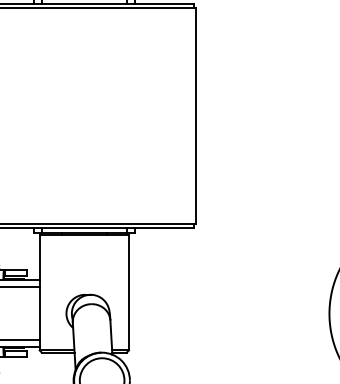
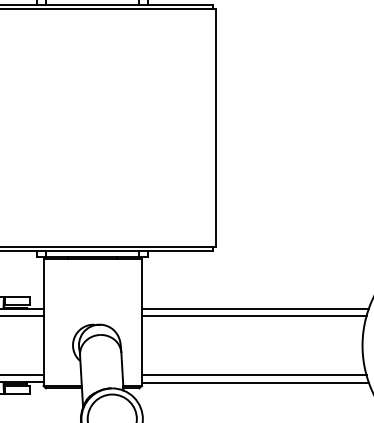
line: (231, 280) -> (254, 308), added
line: (230, 287) -> (253, 316), added
line: (230, 340) -> (253, 374), added
line: (231, 347) -> (254, 382), added

